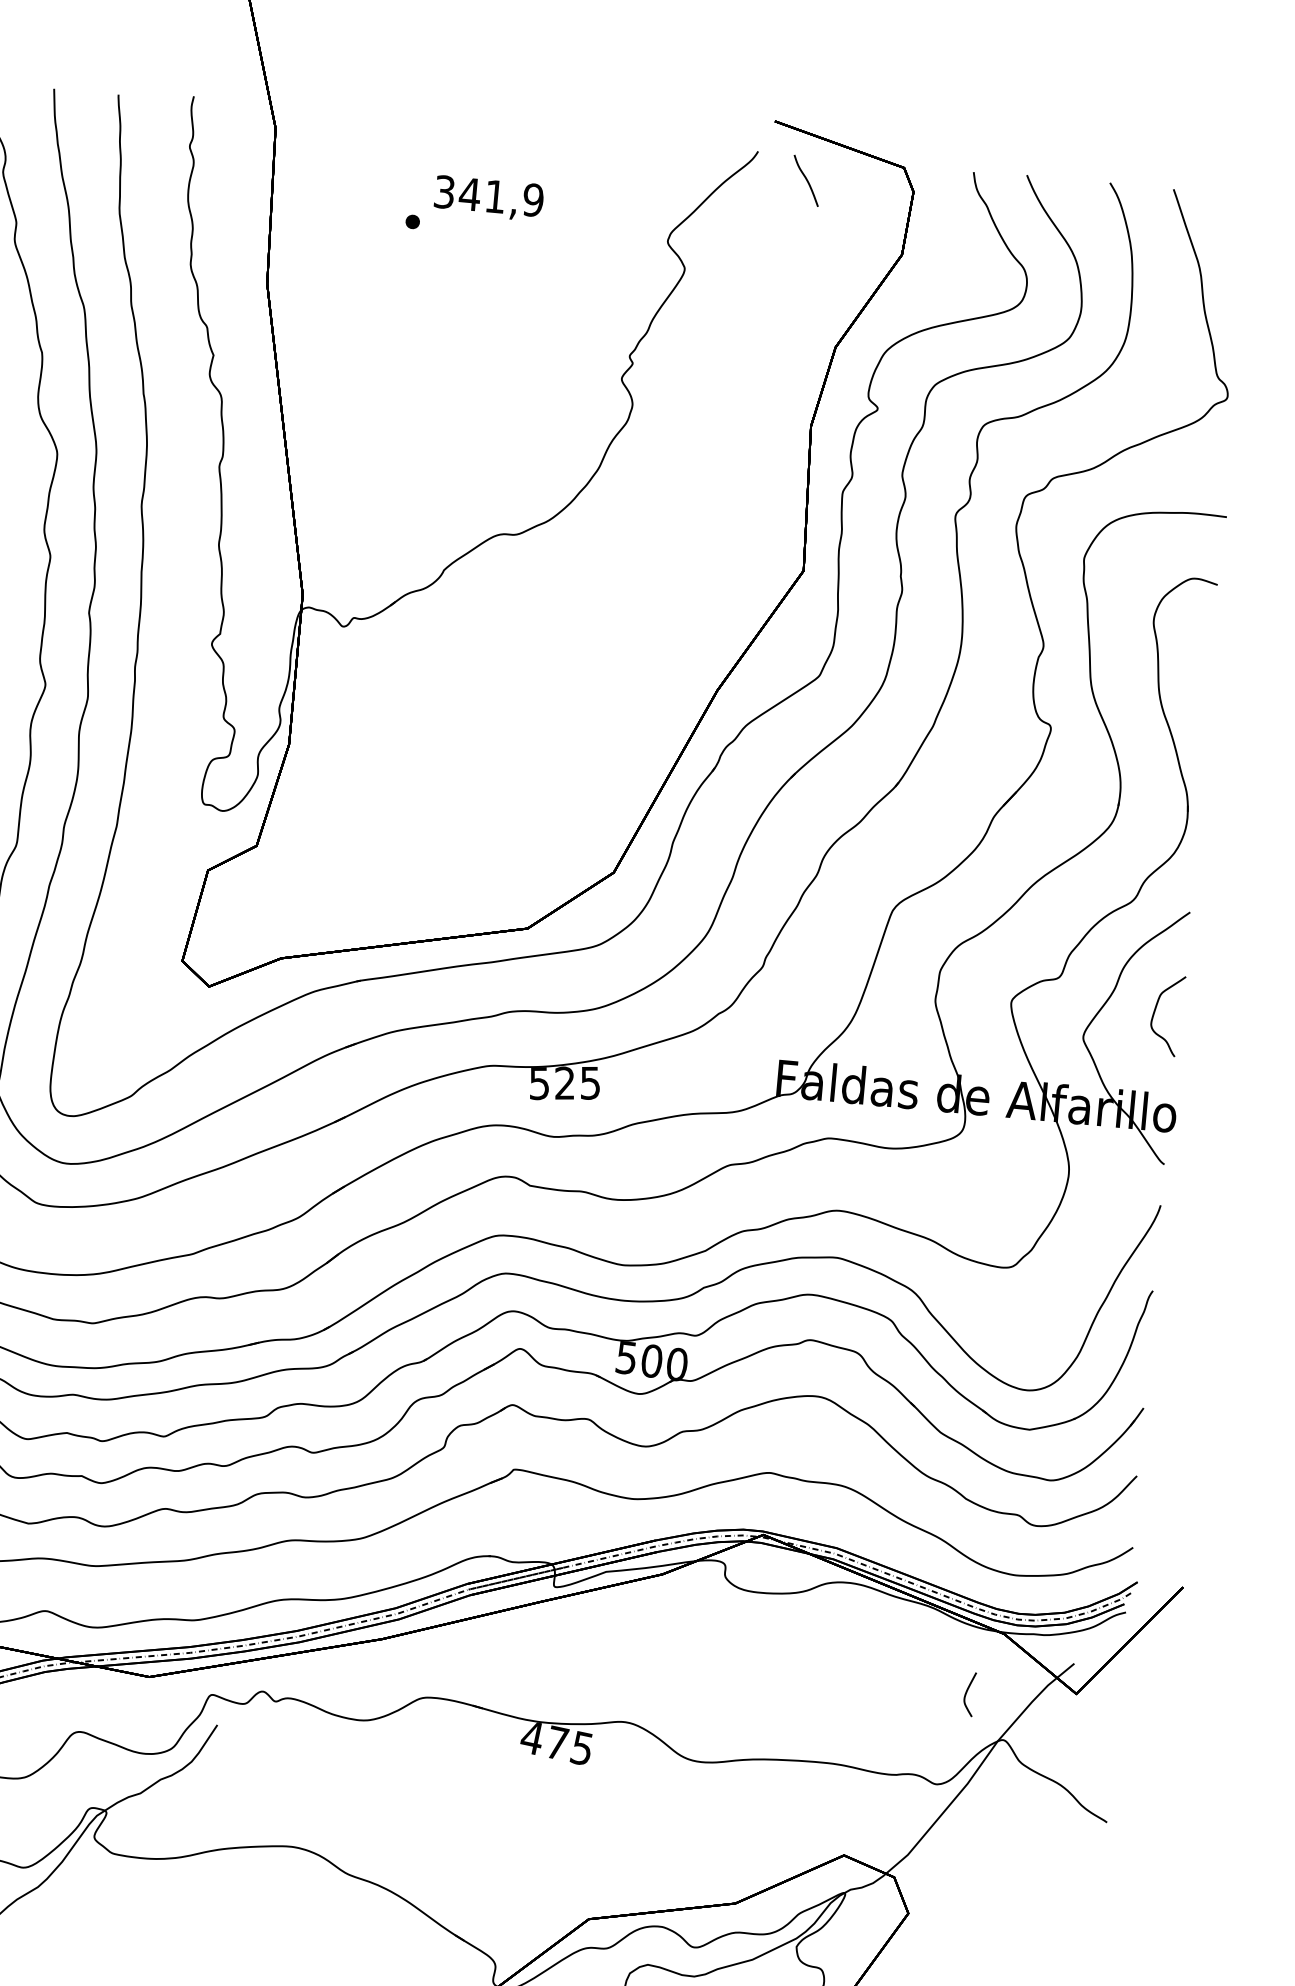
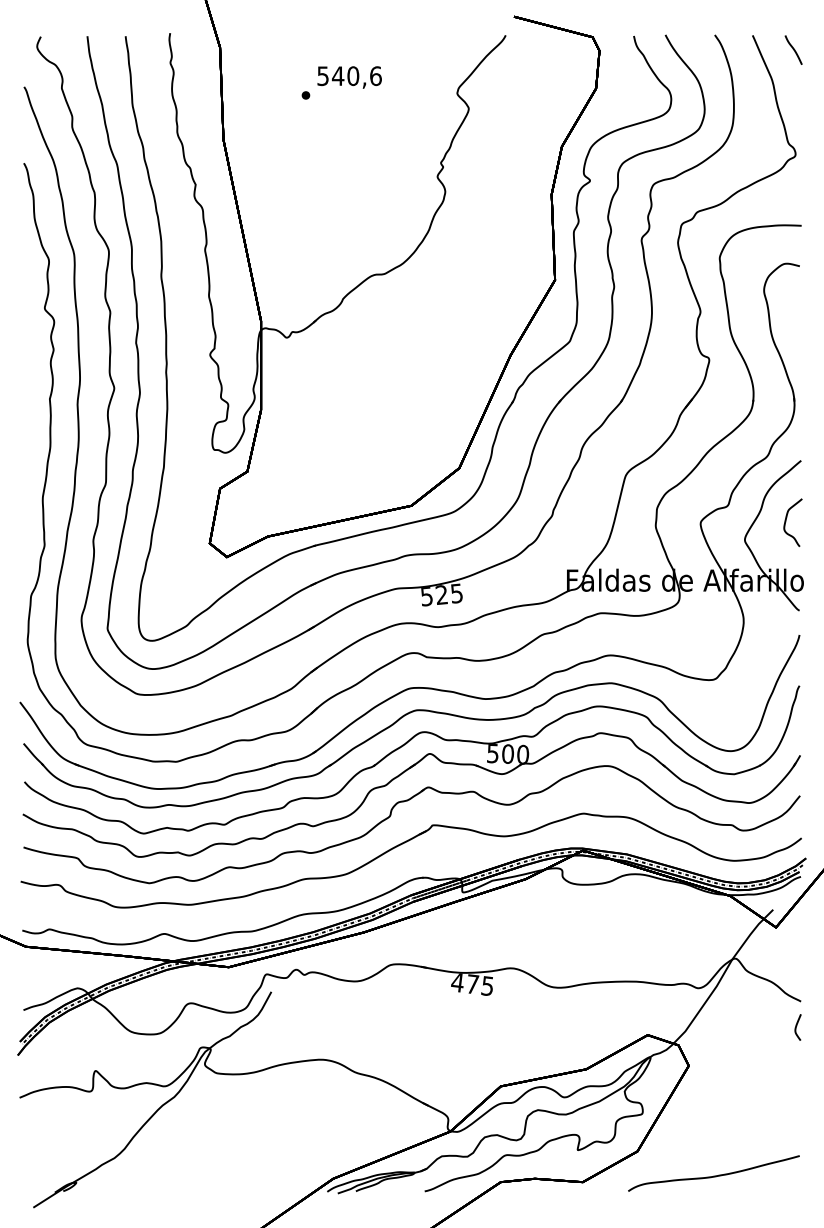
curve: (806, 179) -> (793, 49), moved
text: (488, 196) -> (349, 76), 341,9 -> 540,6
curve: (968, 1692) -> (797, 1026), moved

